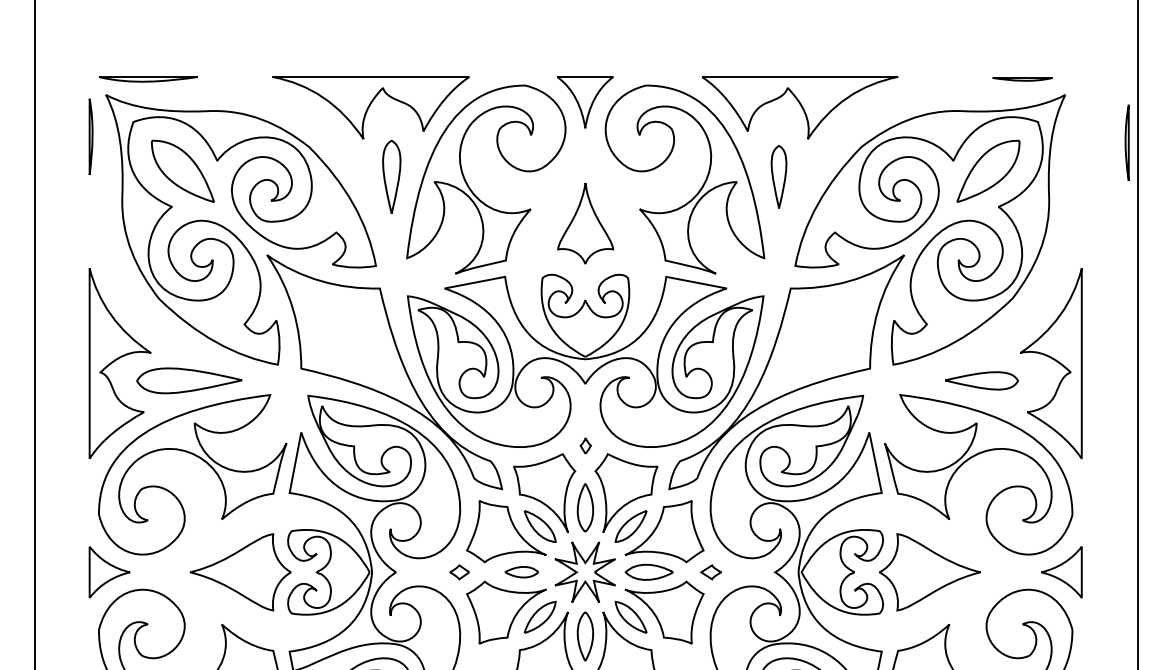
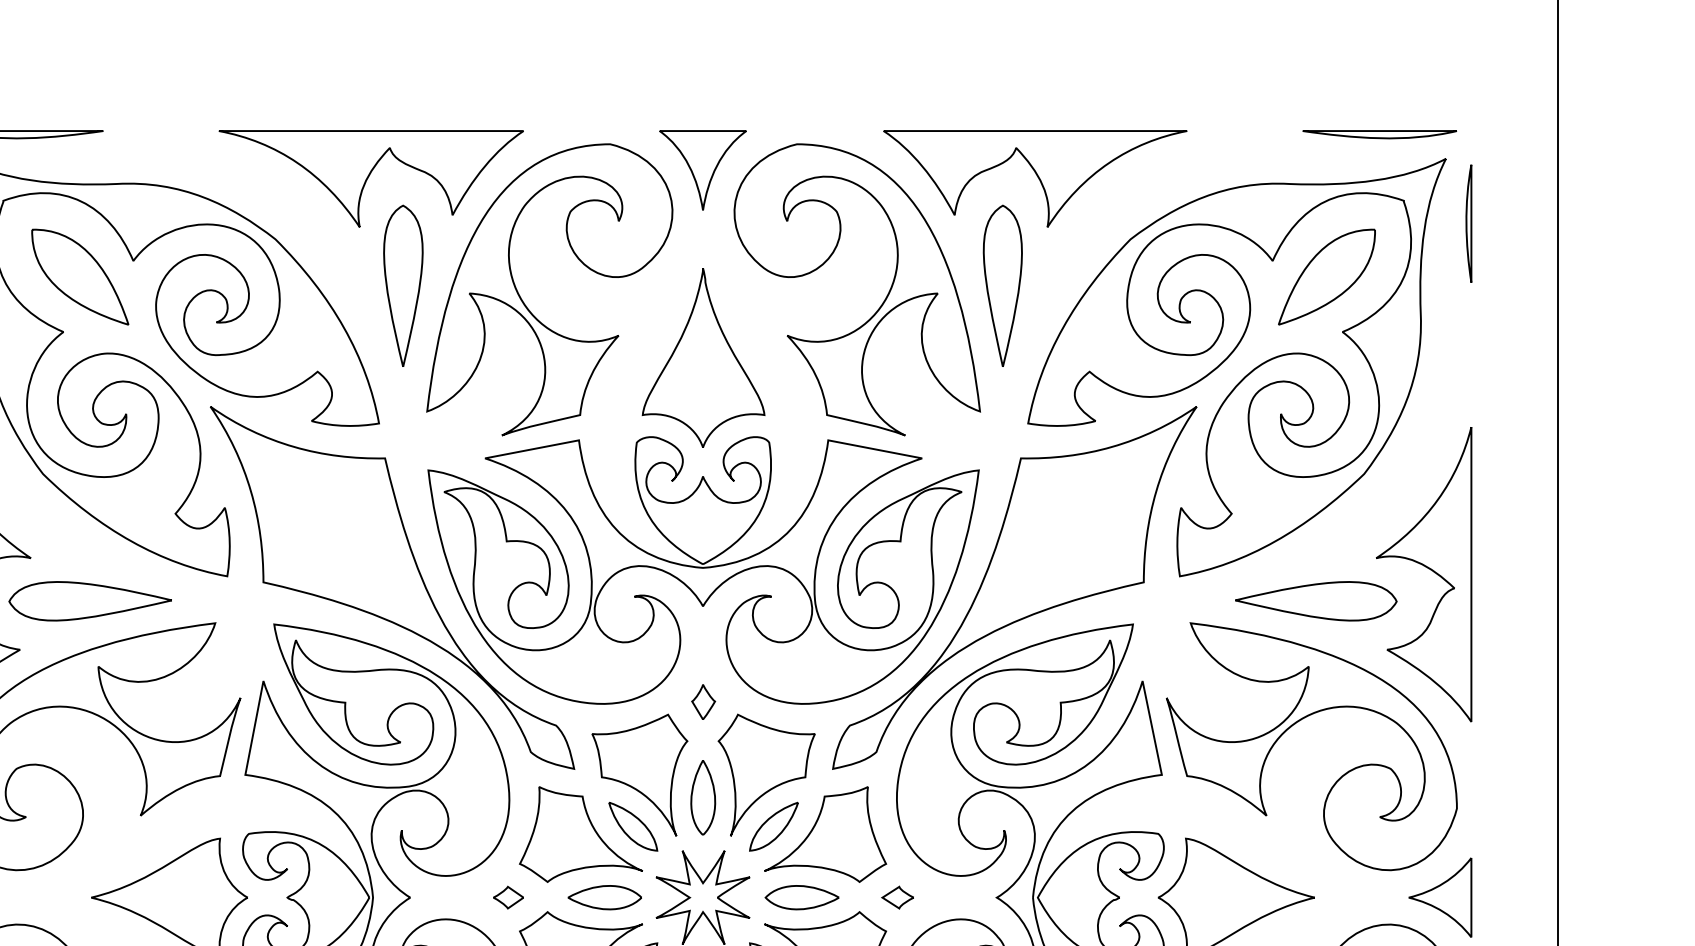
part: (1022, 79) -> (1379, 134), size x1.67
part: (1126, 142) -> (1467, 223), moved
part: (391, 176) -> (403, 285), size x1.43
part: (778, 176) -> (1002, 285), size x1.67
part: (585, 223) -> (703, 357), size x1.43
part: (981, 380) -> (1316, 600), size x1.43
part: (585, 445) -> (703, 701), size x1.43
part: (521, 571) -> (604, 896), size x1.43

